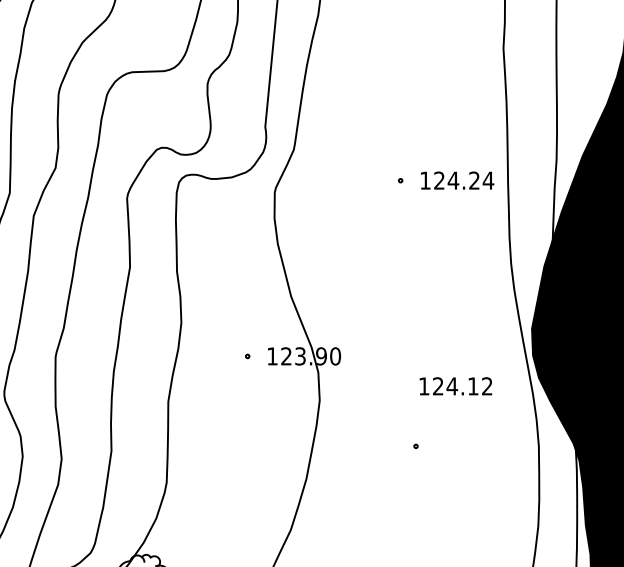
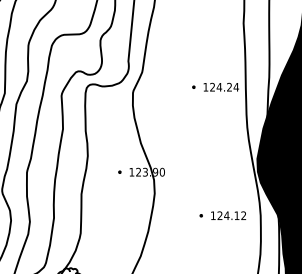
text: (455, 385) -> (228, 215), moved

